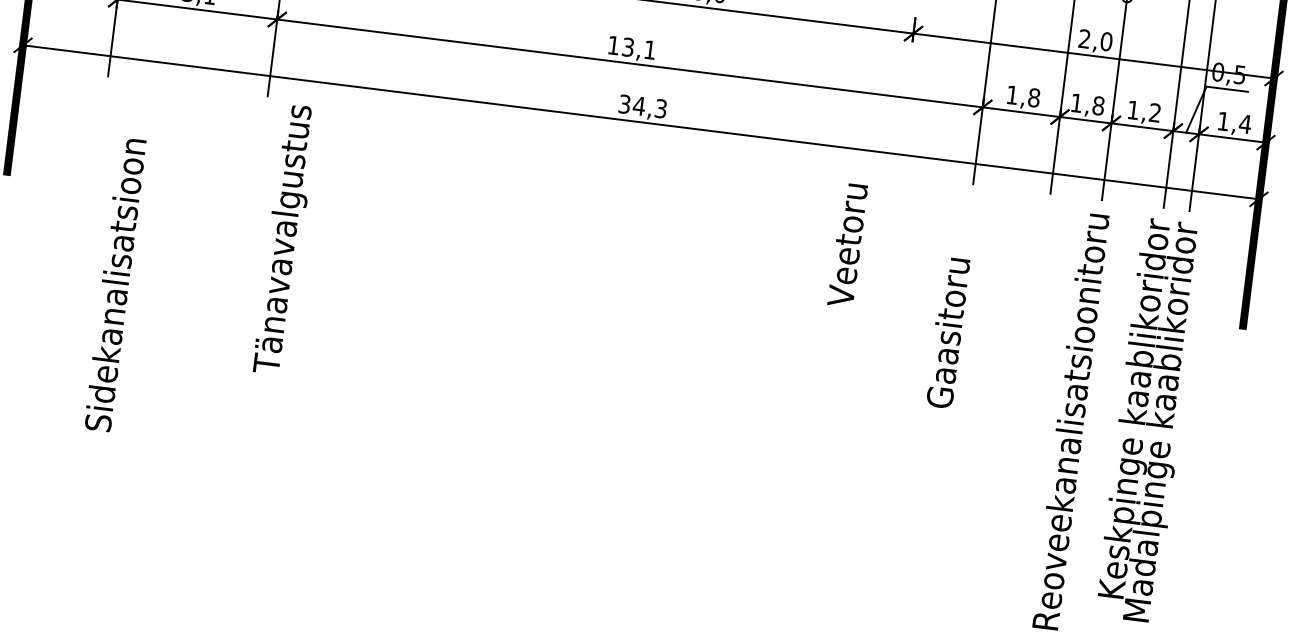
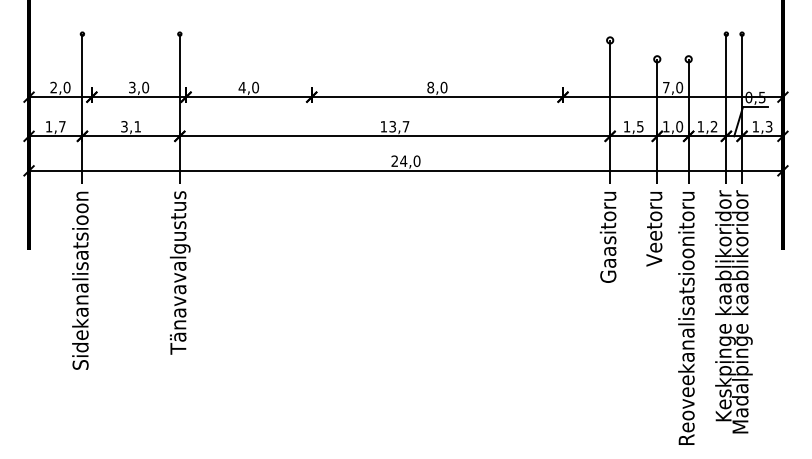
text: (1085, 38) -> (666, 87), 2,0 -> 7,0
text: (649, 49) -> (405, 126), 13,1 -> 13,7
text: (1034, 97) -> (640, 126), 1,8 -> 1,5
text: (1098, 105) -> (679, 126), 1,8 -> 1,0
text: (642, 106) -> (405, 161), 34,3 -> 24,0
text: (1244, 123) -> (768, 126), 1,4 -> 1,3
text: (284, 238) -> (179, 272), moved
text: (847, 245) -> (654, 229), moved
text: (115, 284) -> (80, 280), moved
text: (946, 332) -> (607, 237), moved

